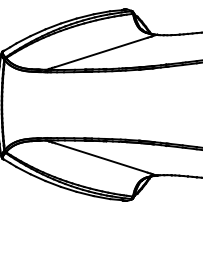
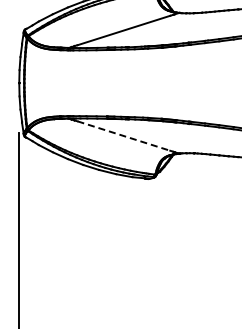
line: (101, 158) -> (123, 136), solid -> dashed

